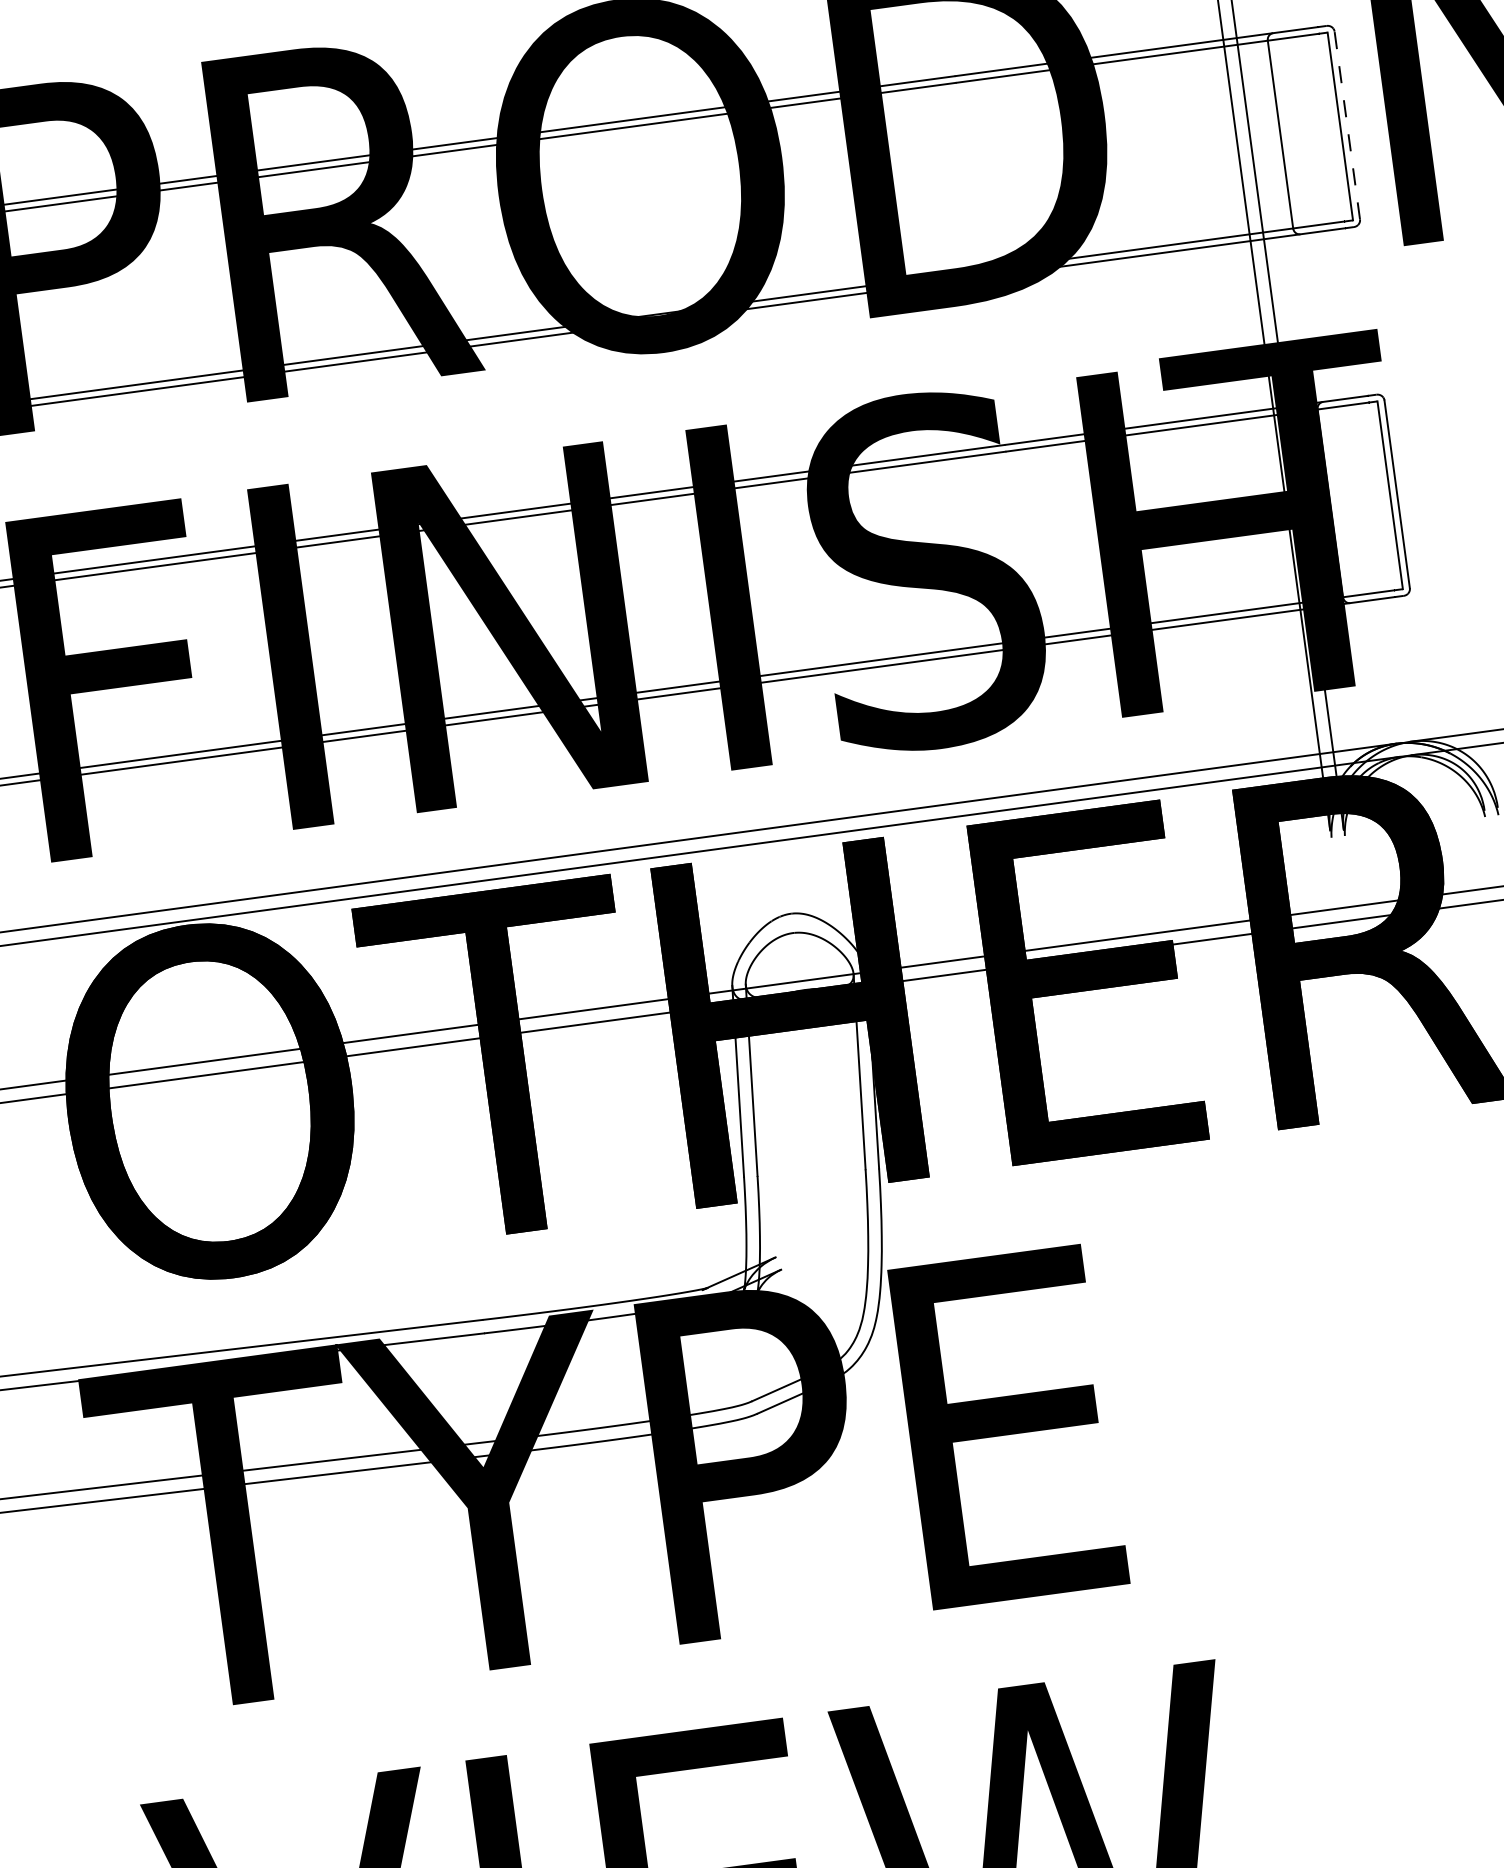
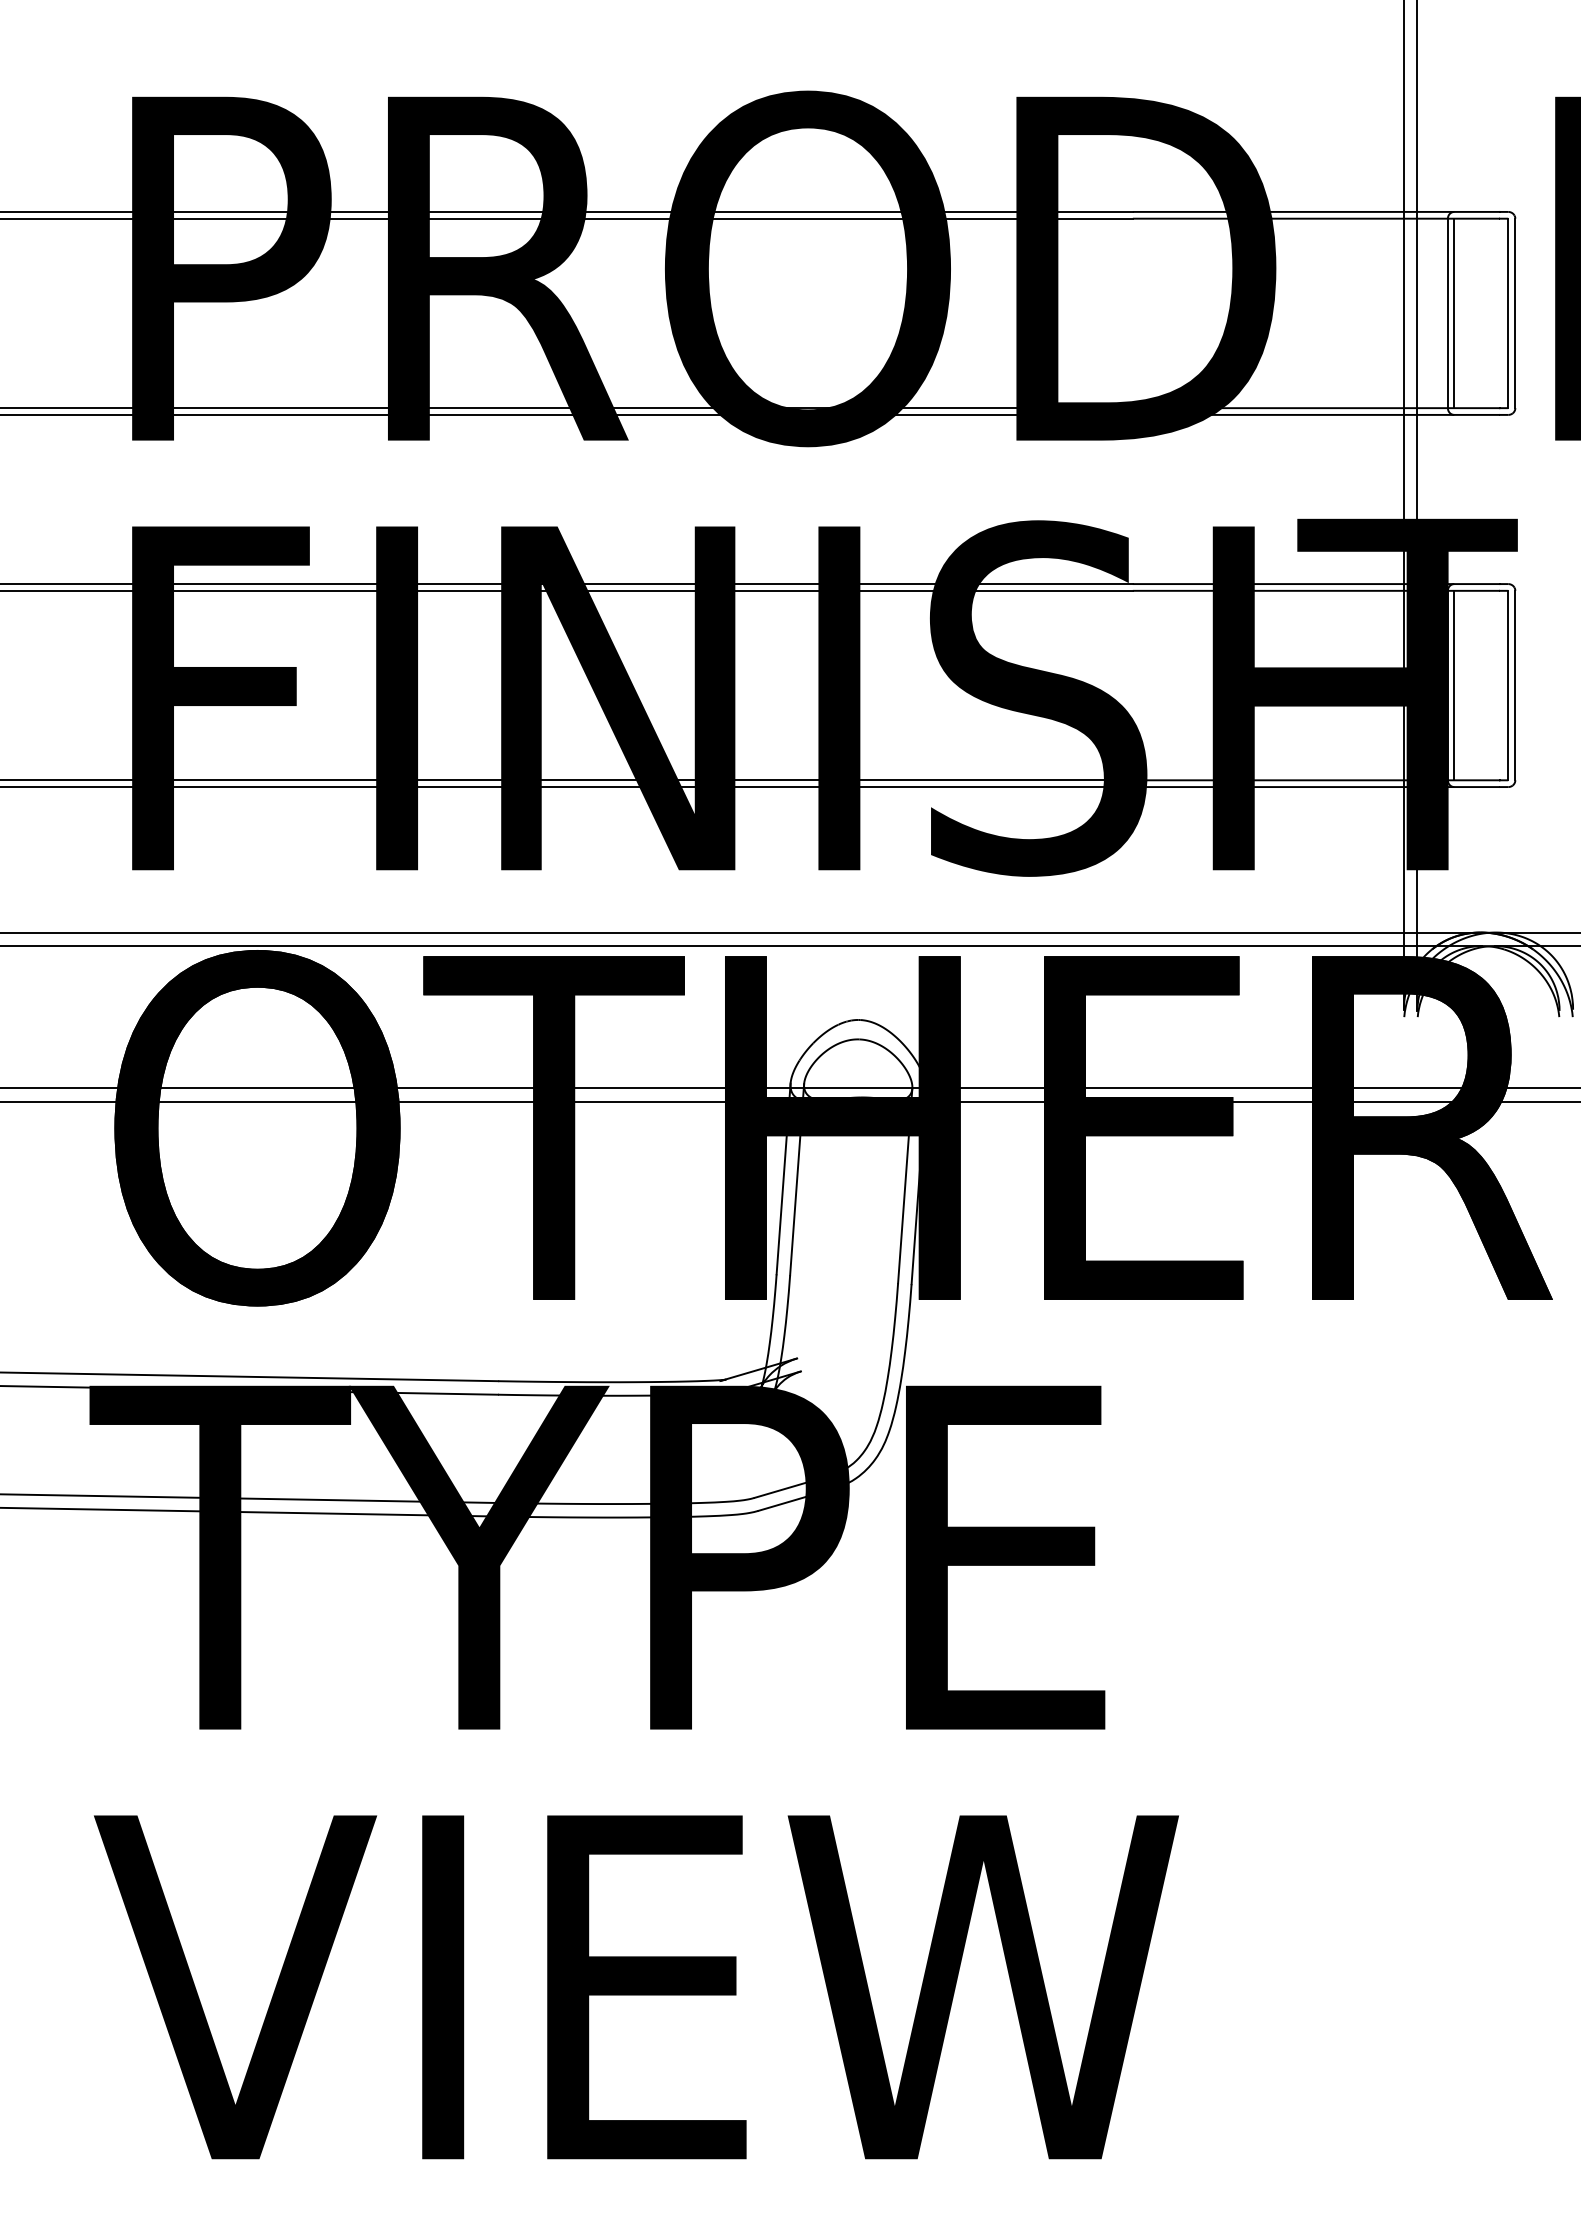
line: (1347, 125) -> (1515, 313), dashed -> solid
line: (1287, 133) -> (1454, 313), added
line: (1336, 502) -> (1454, 685), added

